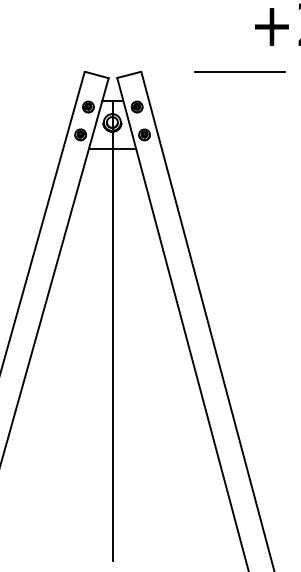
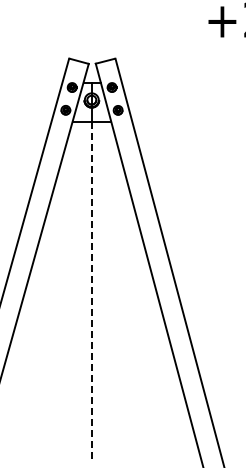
line: (240, 71) -> (196, 58), removed
line: (113, 355) -> (92, 290), solid -> dashed

